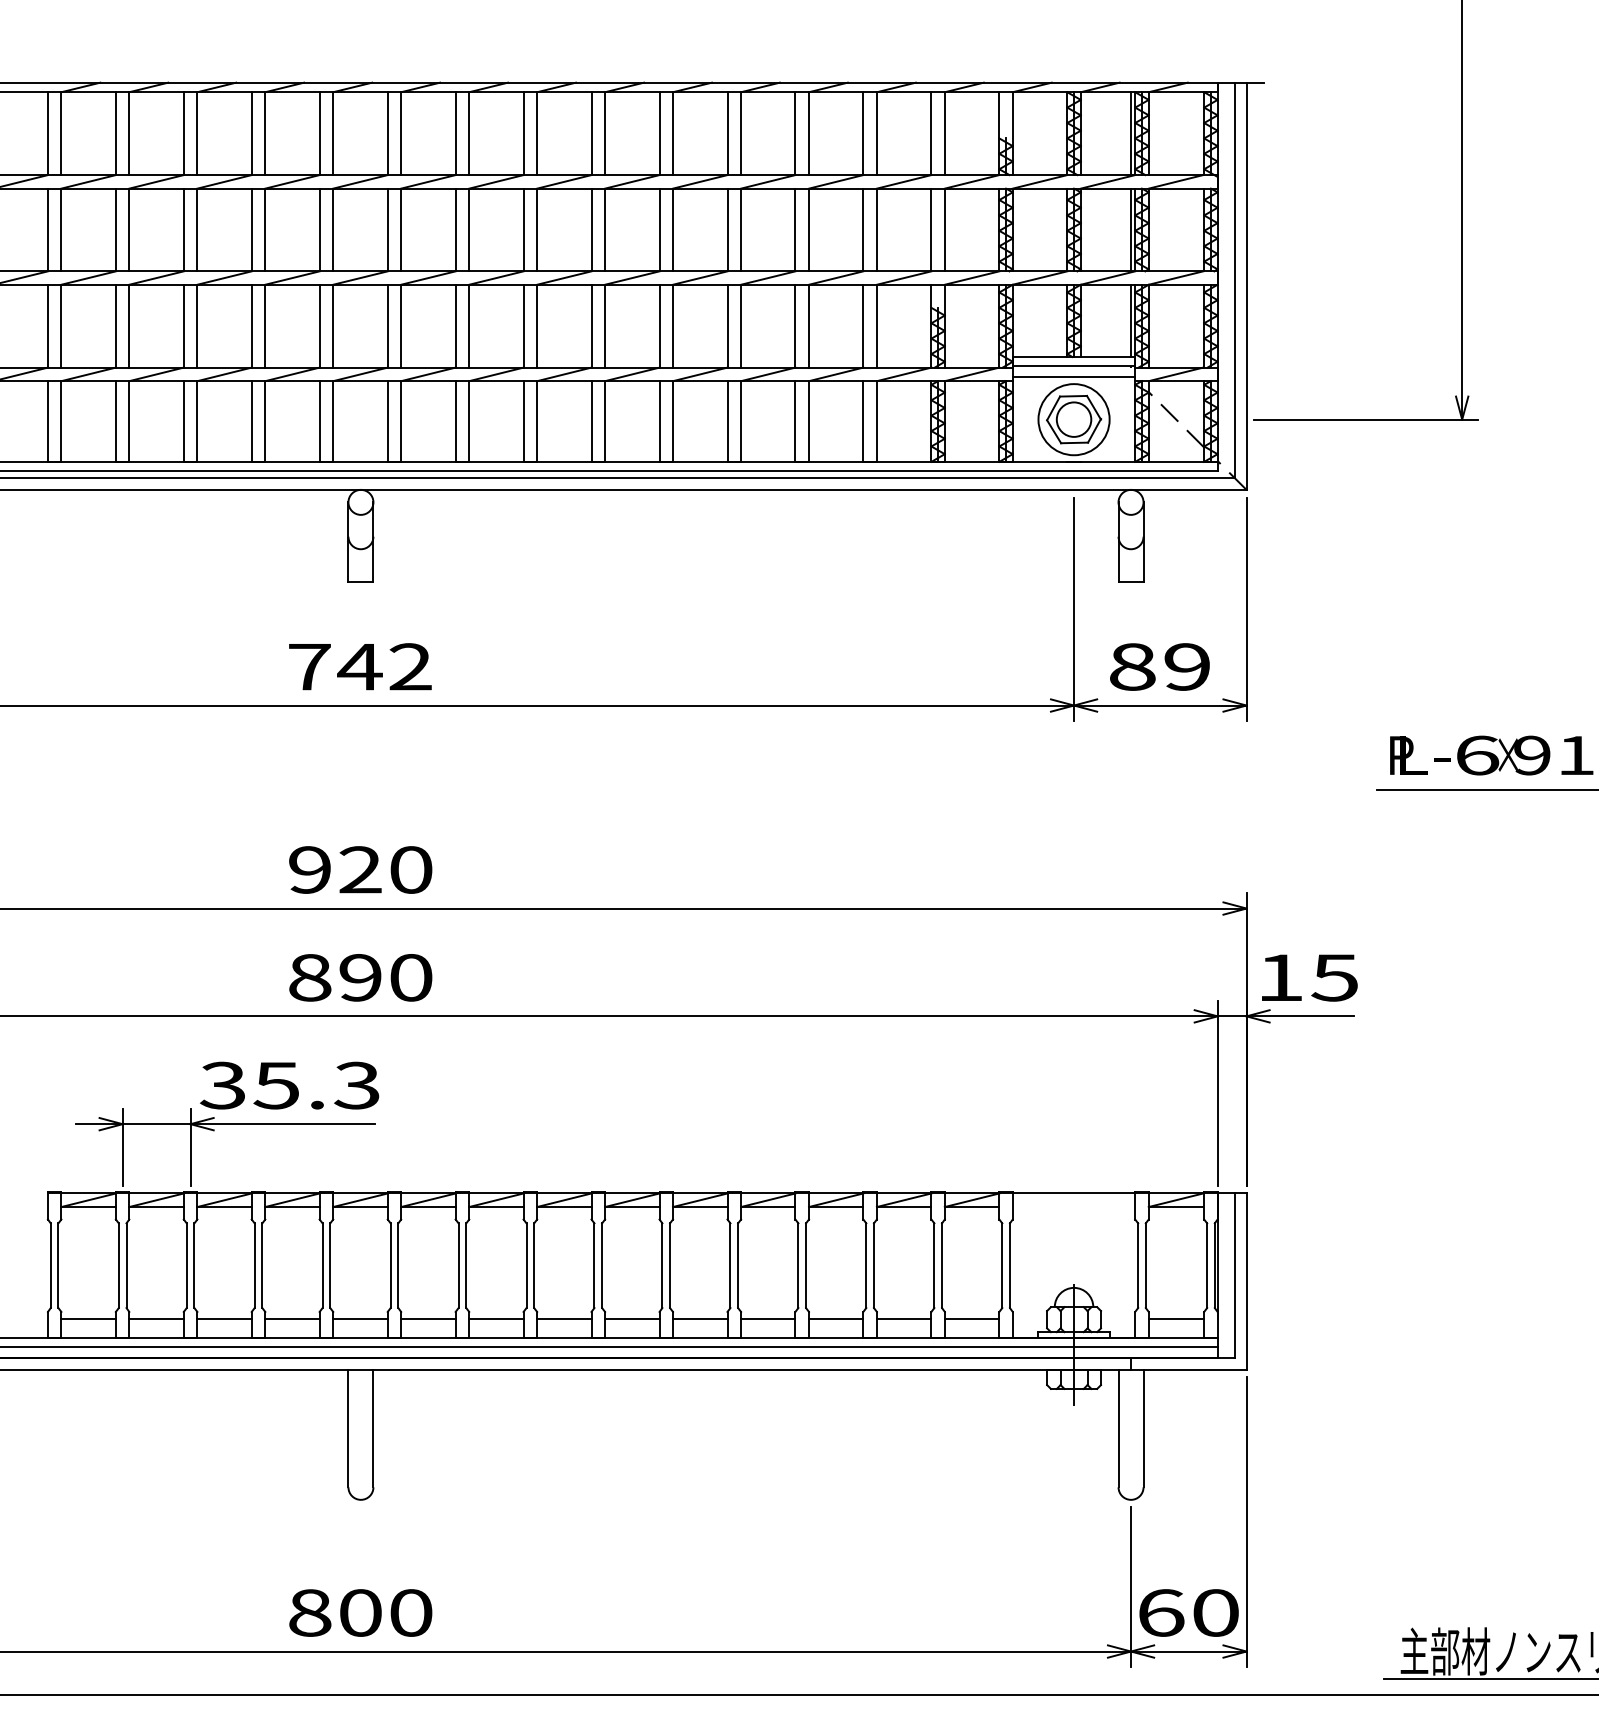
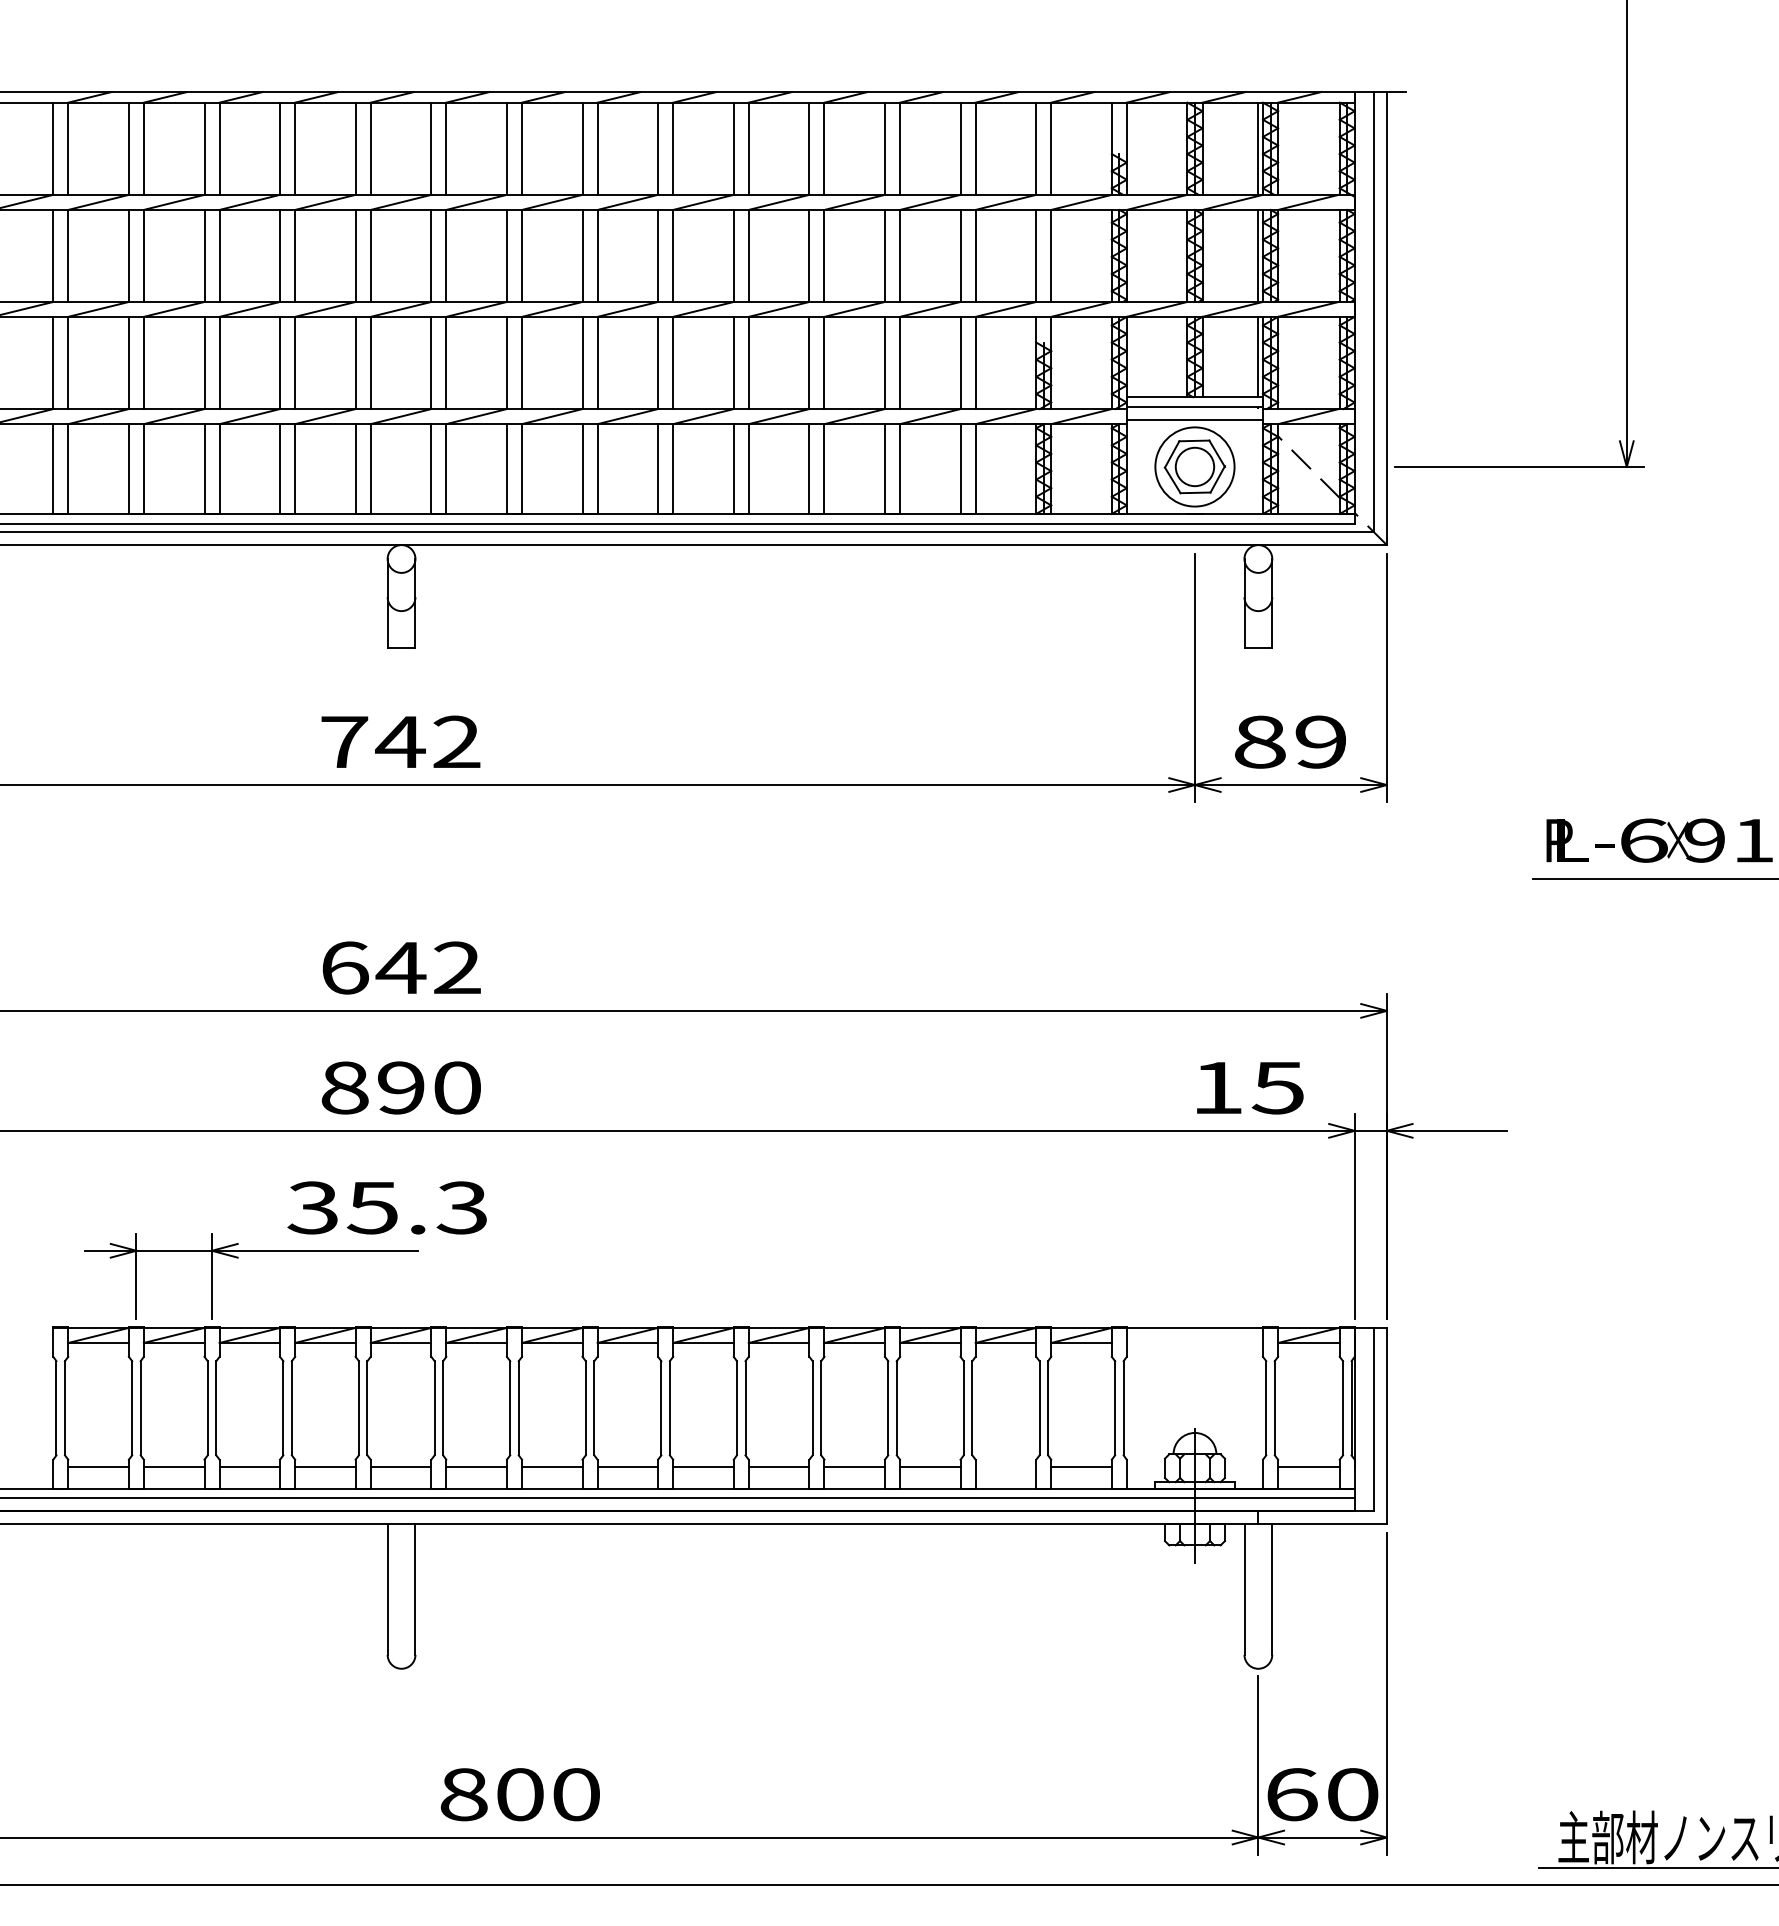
text: (359, 869) -> (400, 967), 920 -> 642
text: (1310, 978) -> (1250, 1088), moved
text: (288, 1085) -> (386, 1207), moved
line: (903, 1318) -> (1005, 1467), removed
text: (359, 1612) -> (519, 1794), moved

